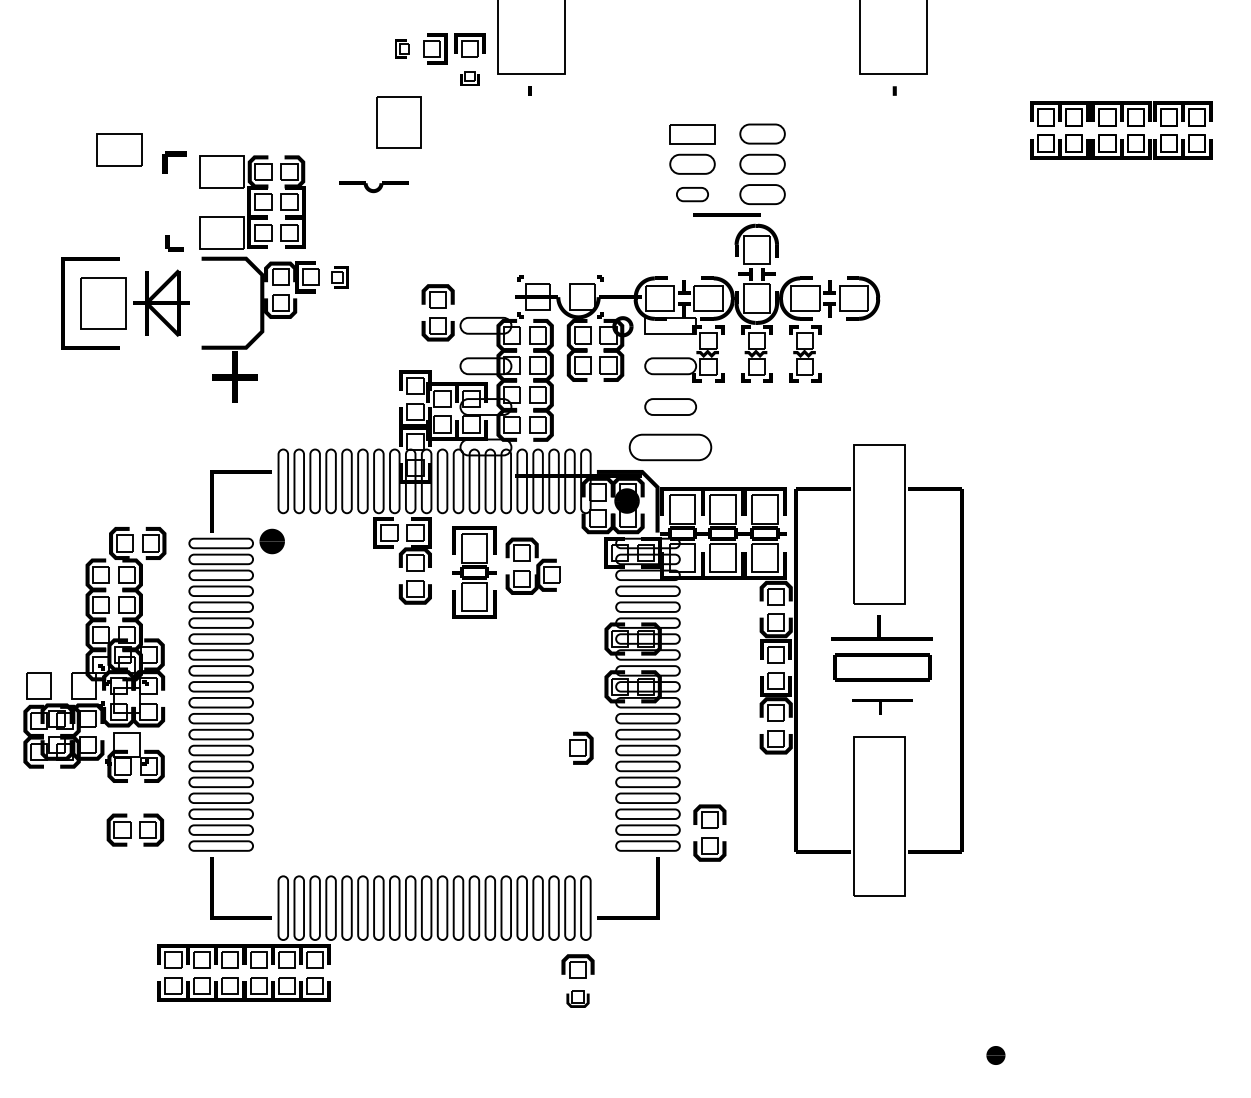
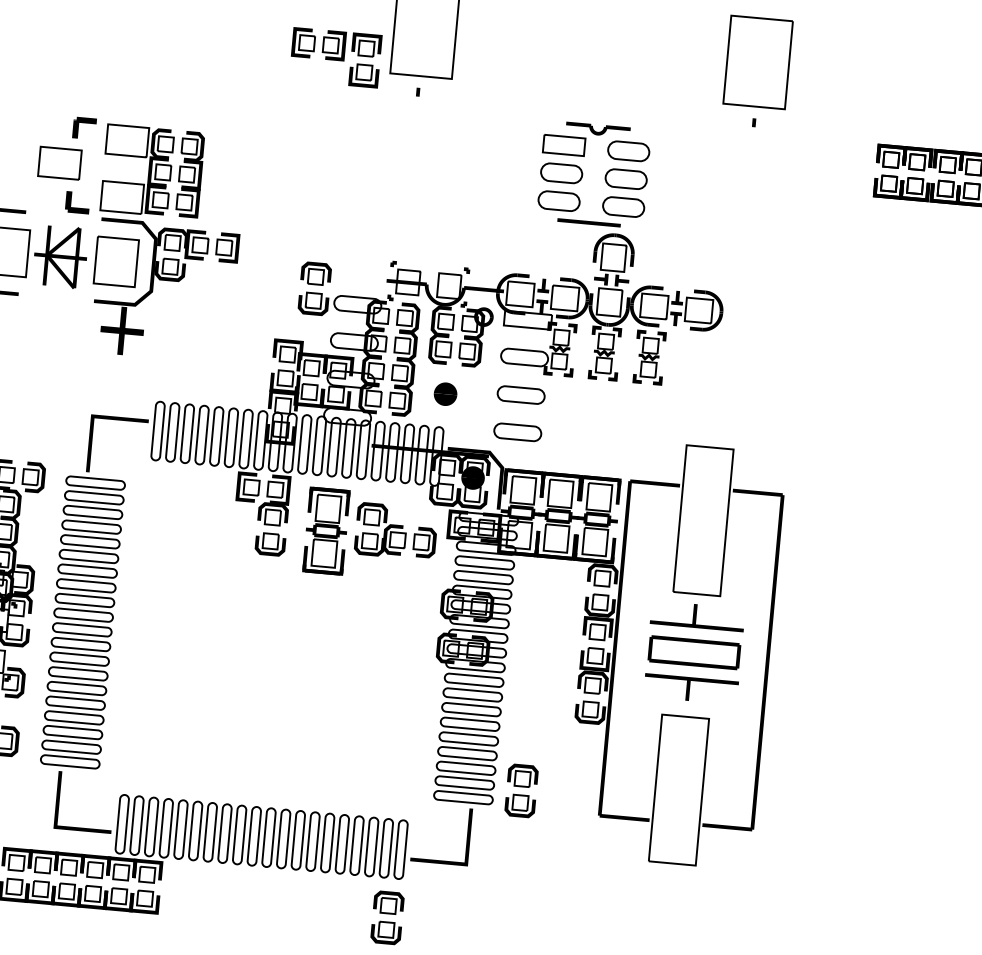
part: (402, 48) -> (304, 42), size x1.67
part: (469, 78) -> (363, 75), size x1.67
part: (398, 122) -> (116, 262), moved
part: (119, 149) -> (60, 163), moved
part: (373, 187) -> (598, 130), moved
part: (692, 194) -> (559, 201), size x1.43
part: (174, 243) -> (77, 202), size x1.43
part: (340, 277) -> (227, 248), size x1.43
part: (670, 447) -> (517, 432), size x0.62
part: (271, 541) -> (444, 394), moved
part: (881, 706) -> (690, 688), size x1.67
part: (581, 747) -> (424, 541), moved
part: (577, 999) -> (385, 933), size x1.43

